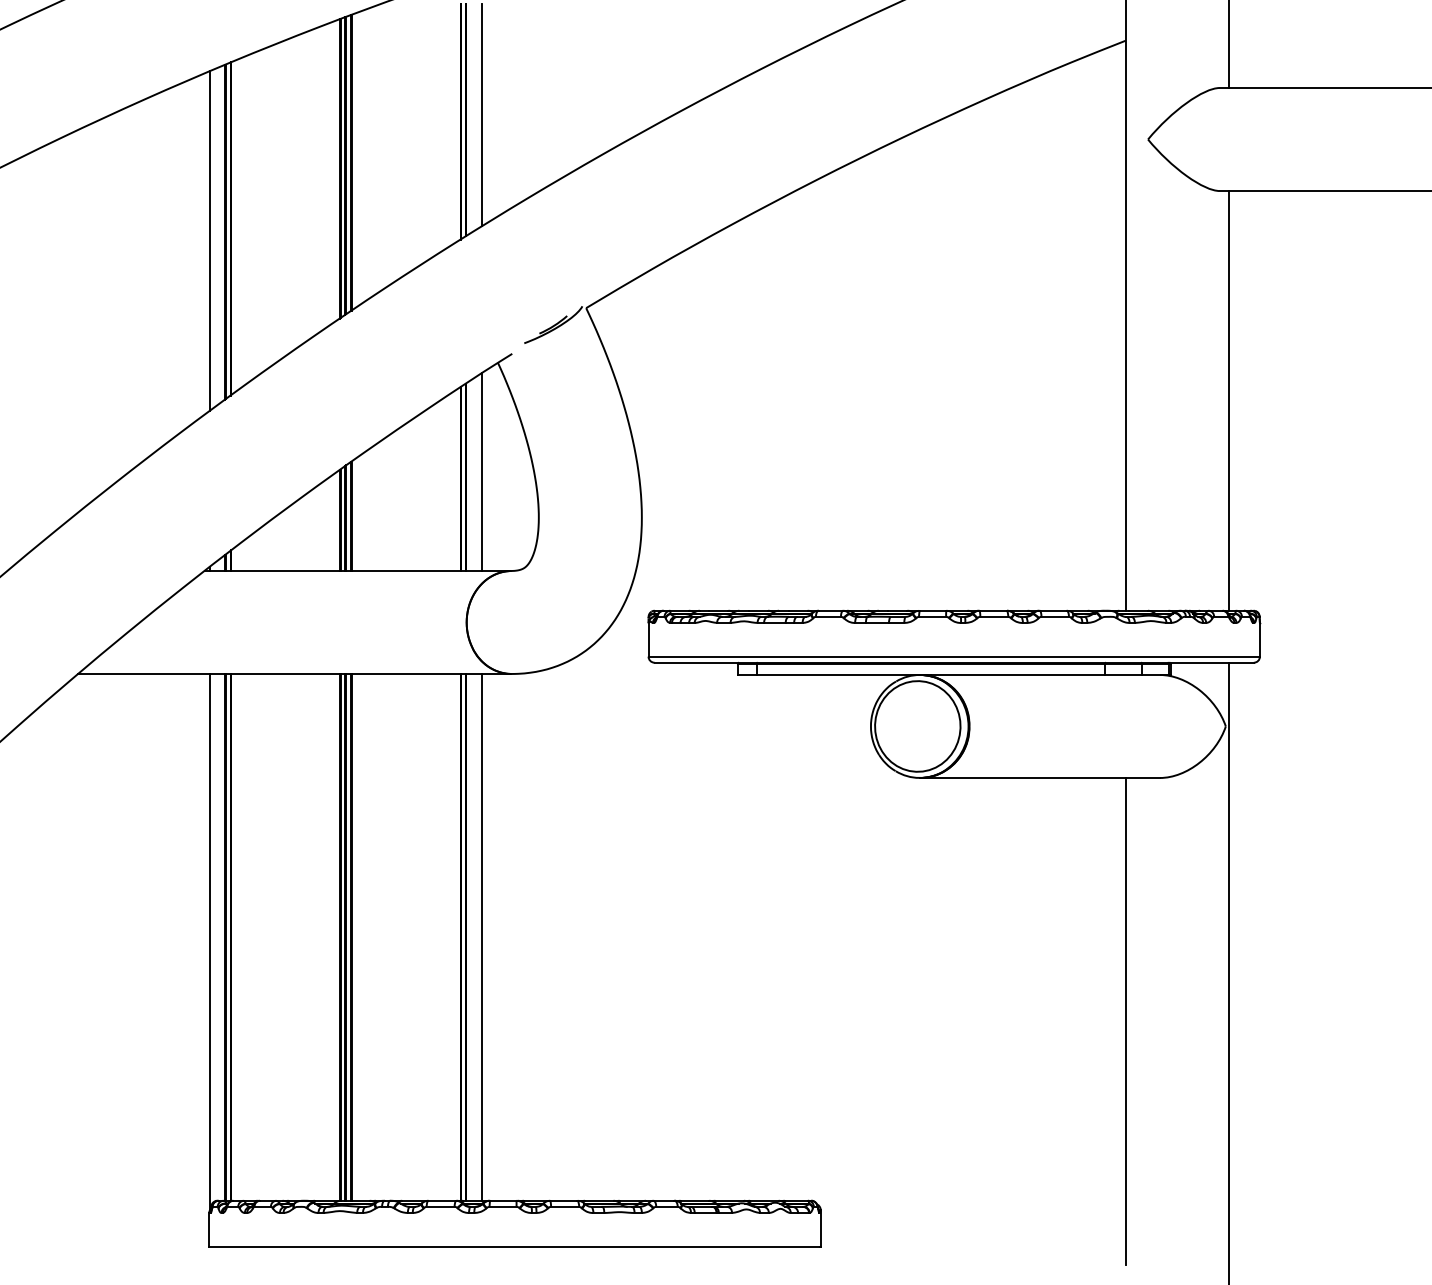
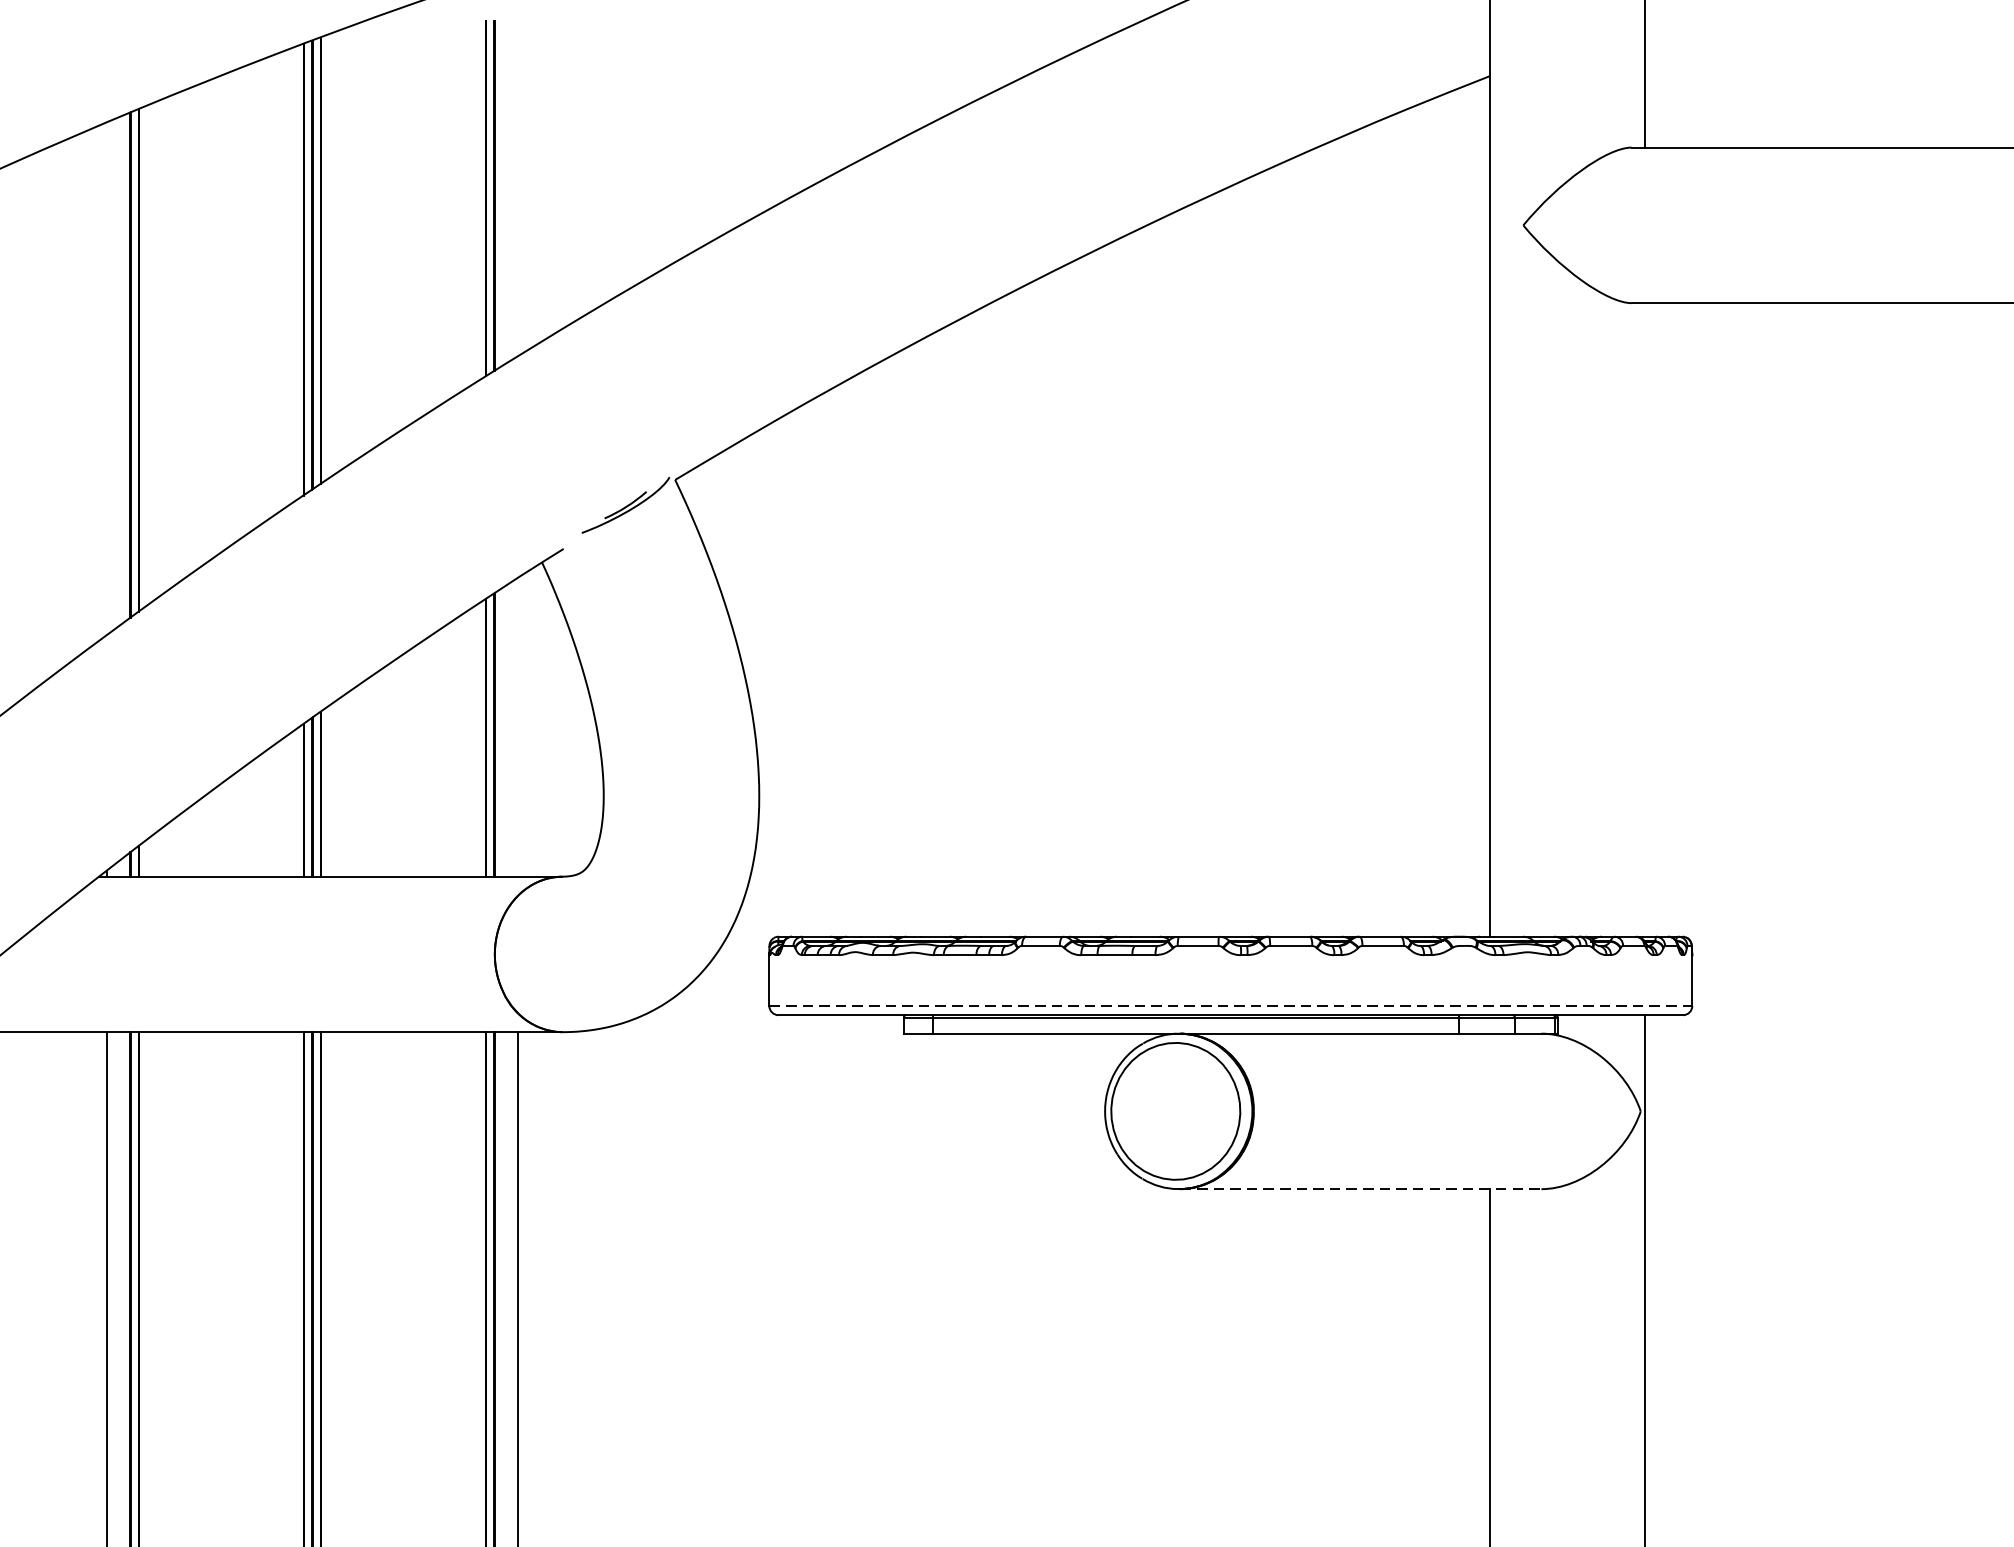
line: (481, 114) -> (517, 187), removed
line: (209, 241) -> (106, 379), removed
line: (1228, 400) -> (1644, 619), removed
line: (481, 471) -> (517, 726), removed
line: (954, 656) -> (1231, 1005), solid -> dashed
line: (1040, 778) -> (1361, 1189), solid -> dashed

